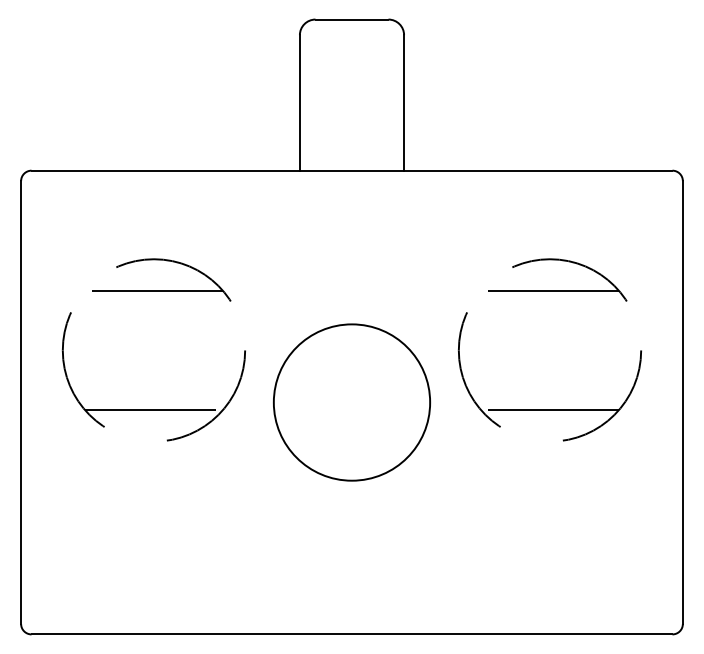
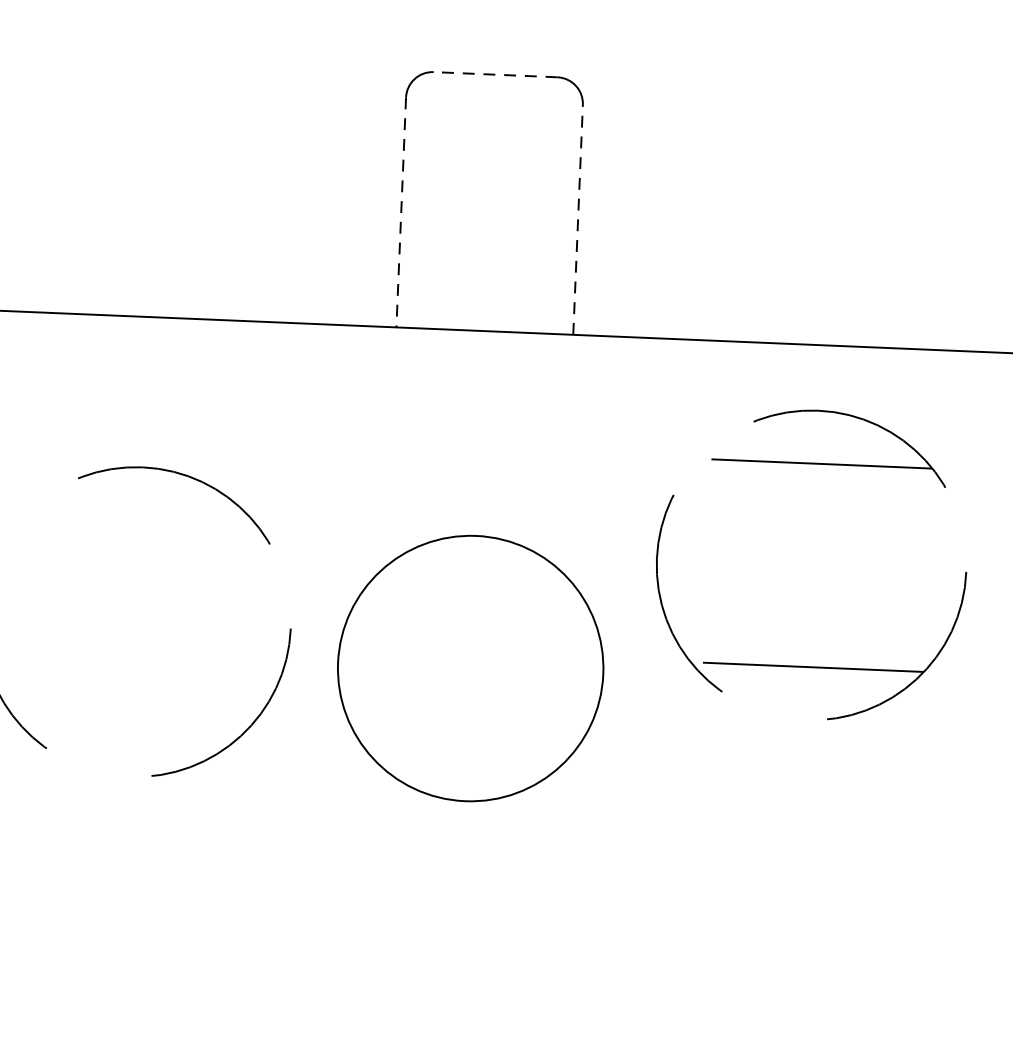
line: (351, 19) -> (494, 74), solid -> dashed
line: (299, 102) -> (400, 211), solid -> dashed
line: (404, 102) -> (578, 219), solid -> dashed
line: (153, 290) -> (139, 520), removed
part: (549, 291) -> (814, 465), moved
circle: (351, 402) -> (469, 668), moved
line: (153, 410) -> (130, 723), removed

